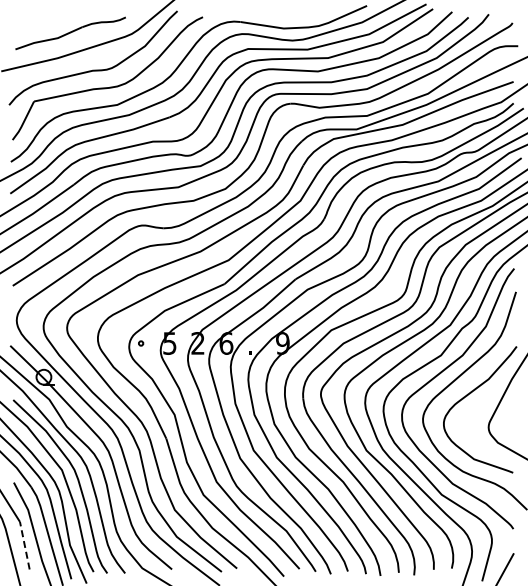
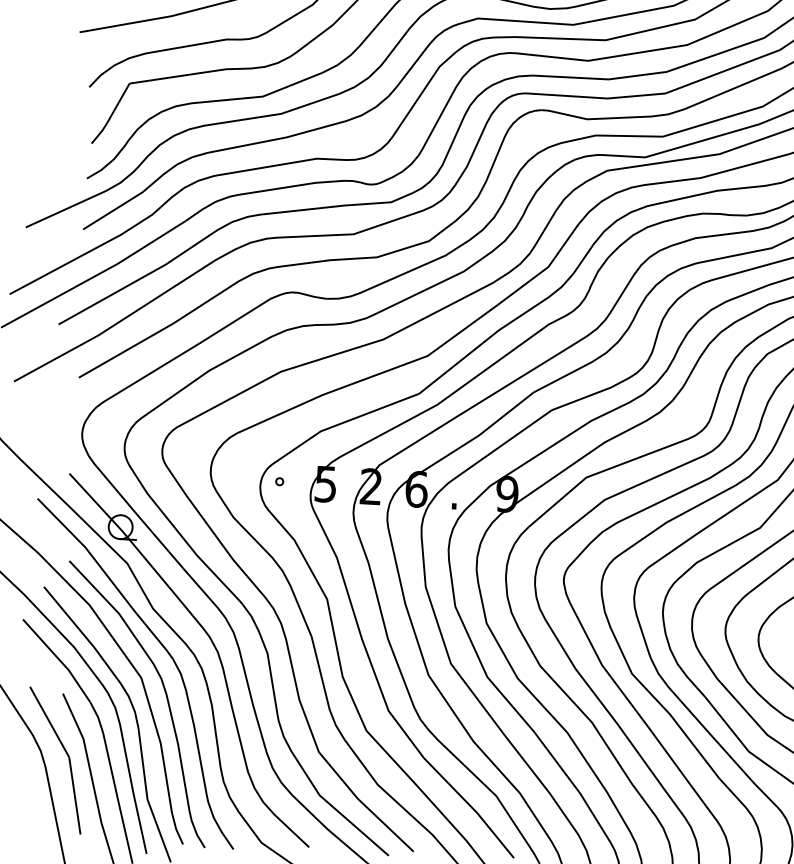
line: (24, 545) -> (74, 795), dashed -> solid

